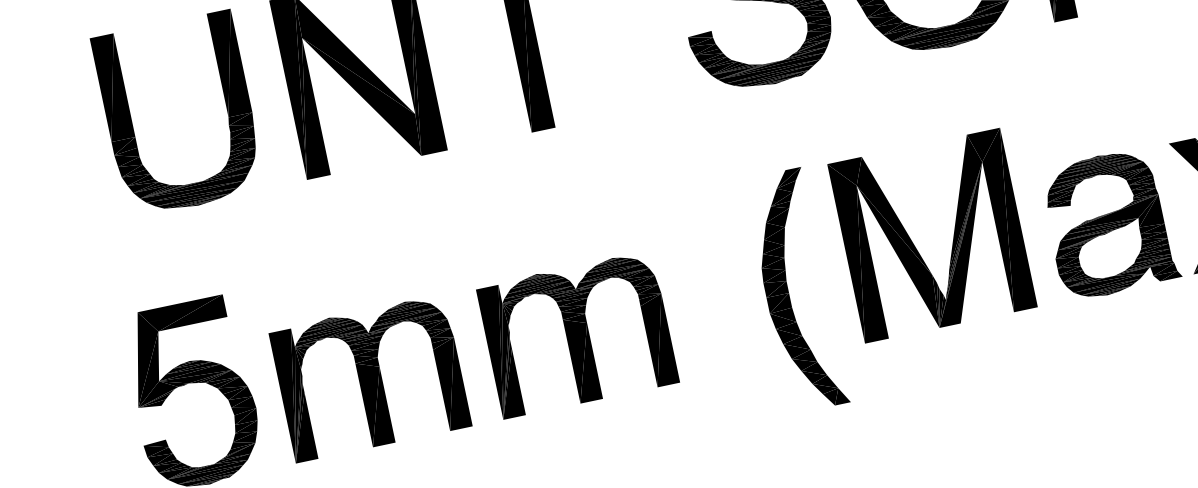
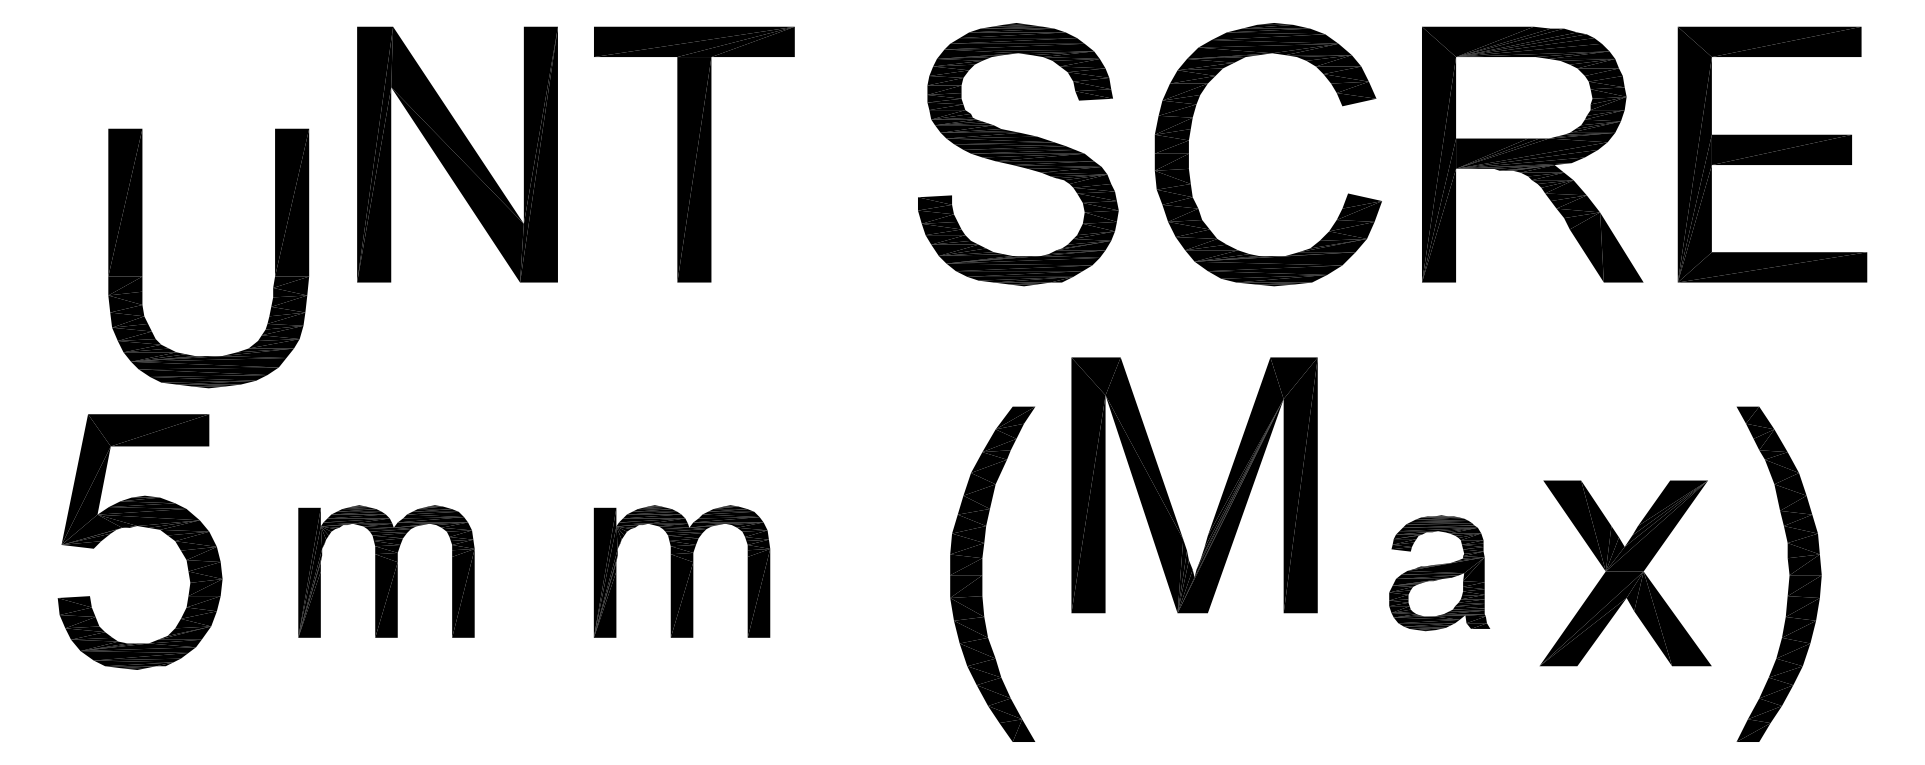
part: (132, 124) -> (142, 258), moved
part: (1109, 223) -> (1439, 572), size x0.6
part: (915, 246) -> (1168, 495), moved
part: (577, 334) -> (681, 571), size x0.7
part: (370, 378) -> (386, 571), size x0.7

